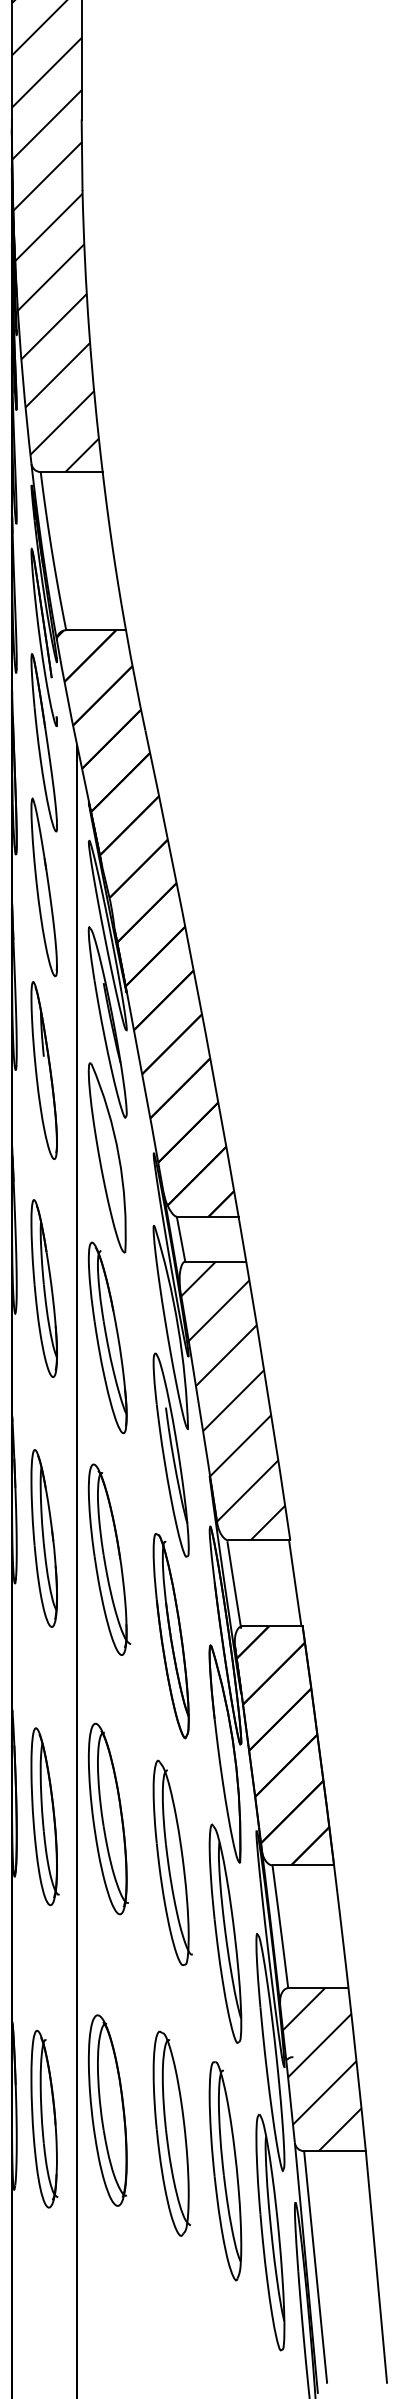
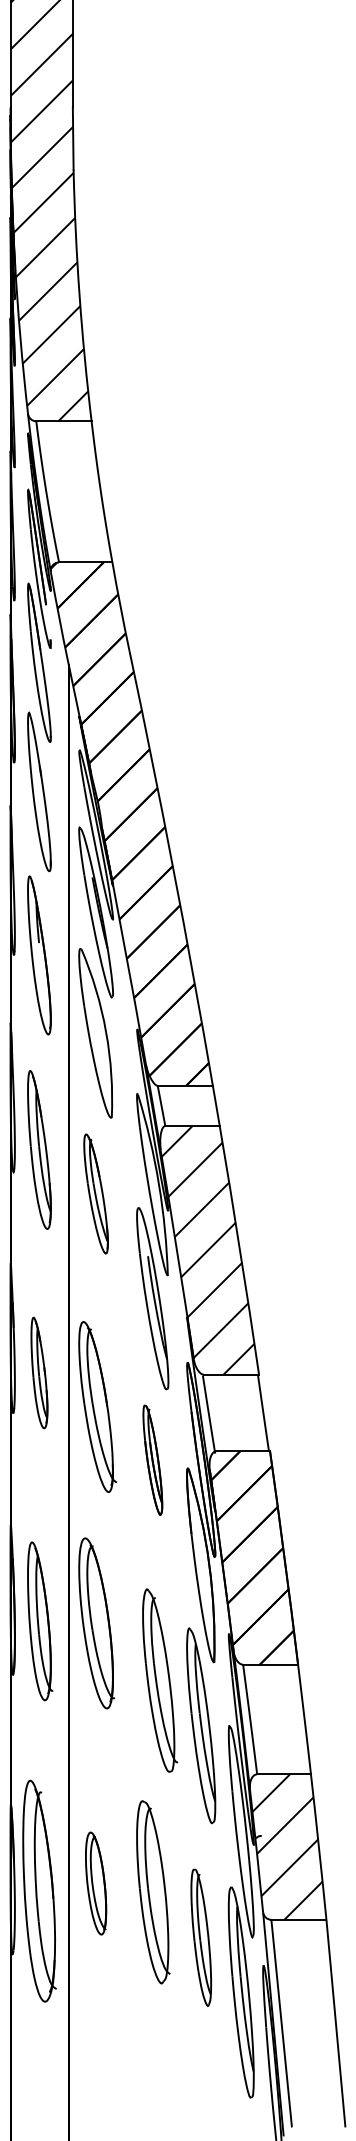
part: (107, 1337) -> (95, 1193), size x0.7
part: (44, 1537) -> (39, 1372), size x0.7
part: (109, 1559) -> (97, 1406), moved
part: (170, 1636) -> (152, 1460), size x0.6
part: (173, 1862) -> (160, 1680), moved
part: (107, 2110) -> (95, 1883), size x0.6
part: (44, 2119) -> (39, 1891), size x1.4
part: (172, 2133) -> (153, 1892), moved
part: (225, 2170) -> (201, 1937), size x0.7

